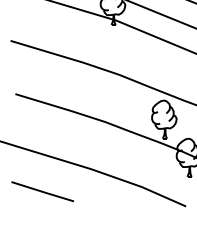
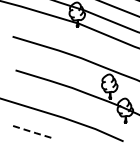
line: (43, 192) -> (33, 132), solid -> dashed

